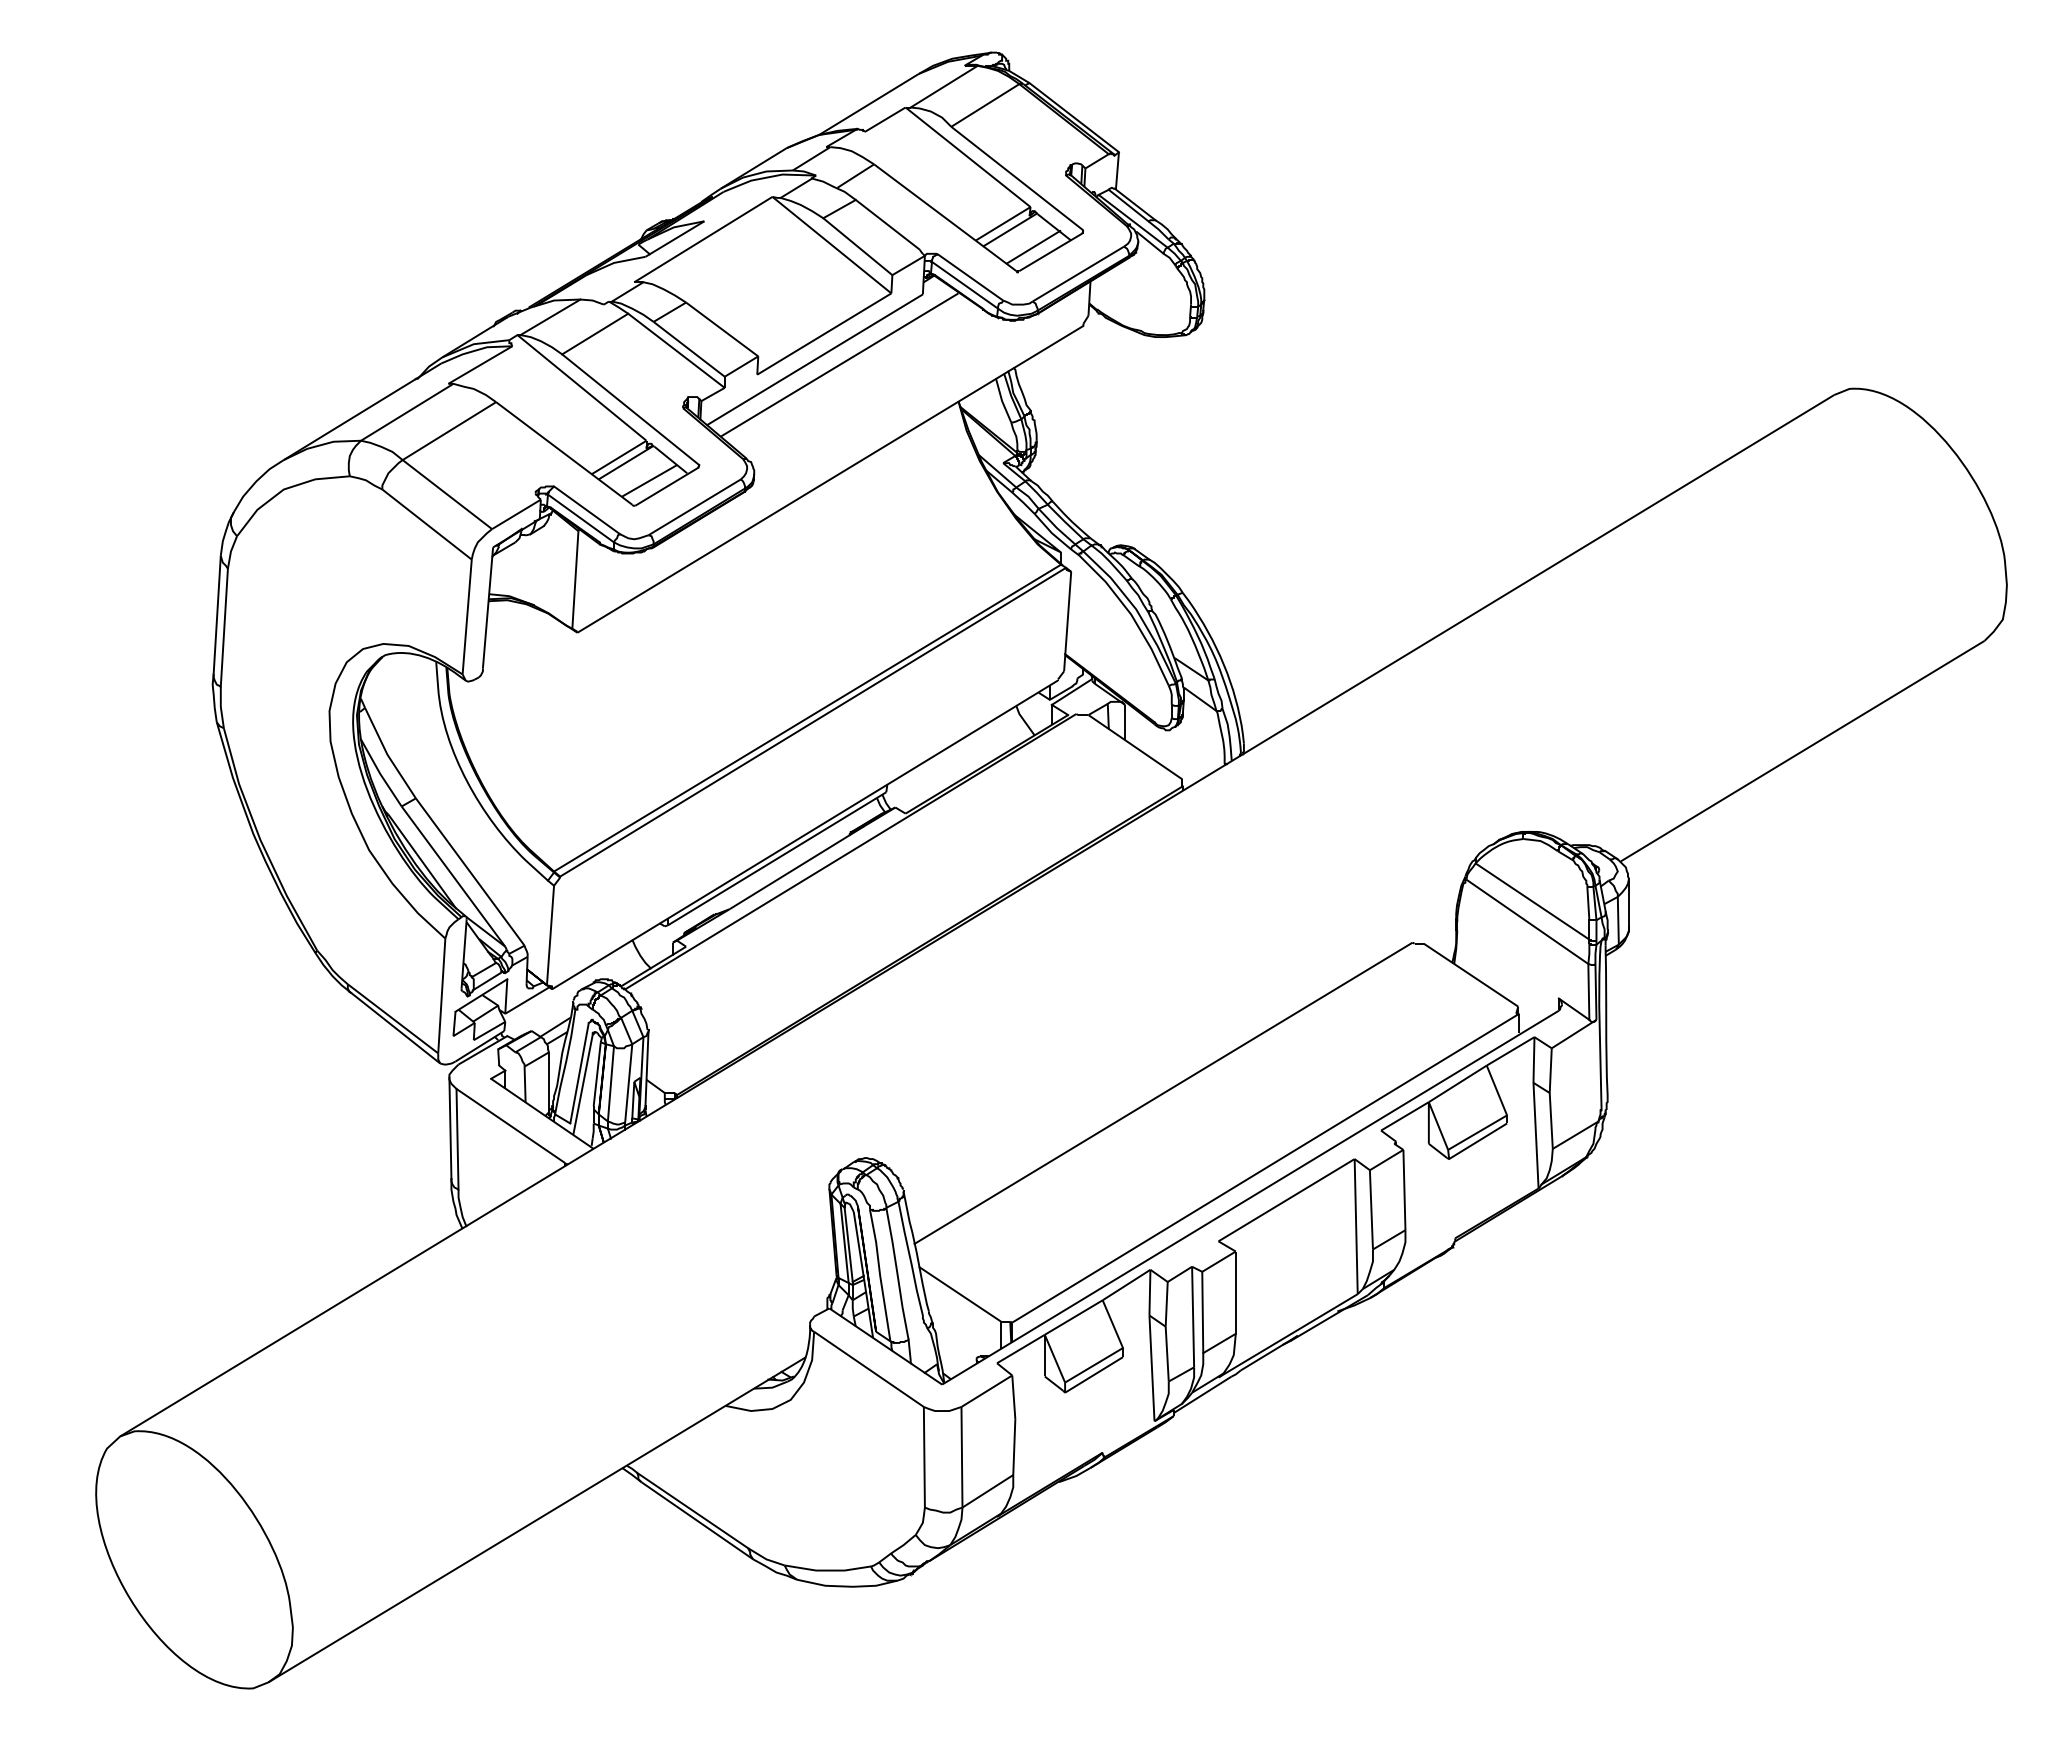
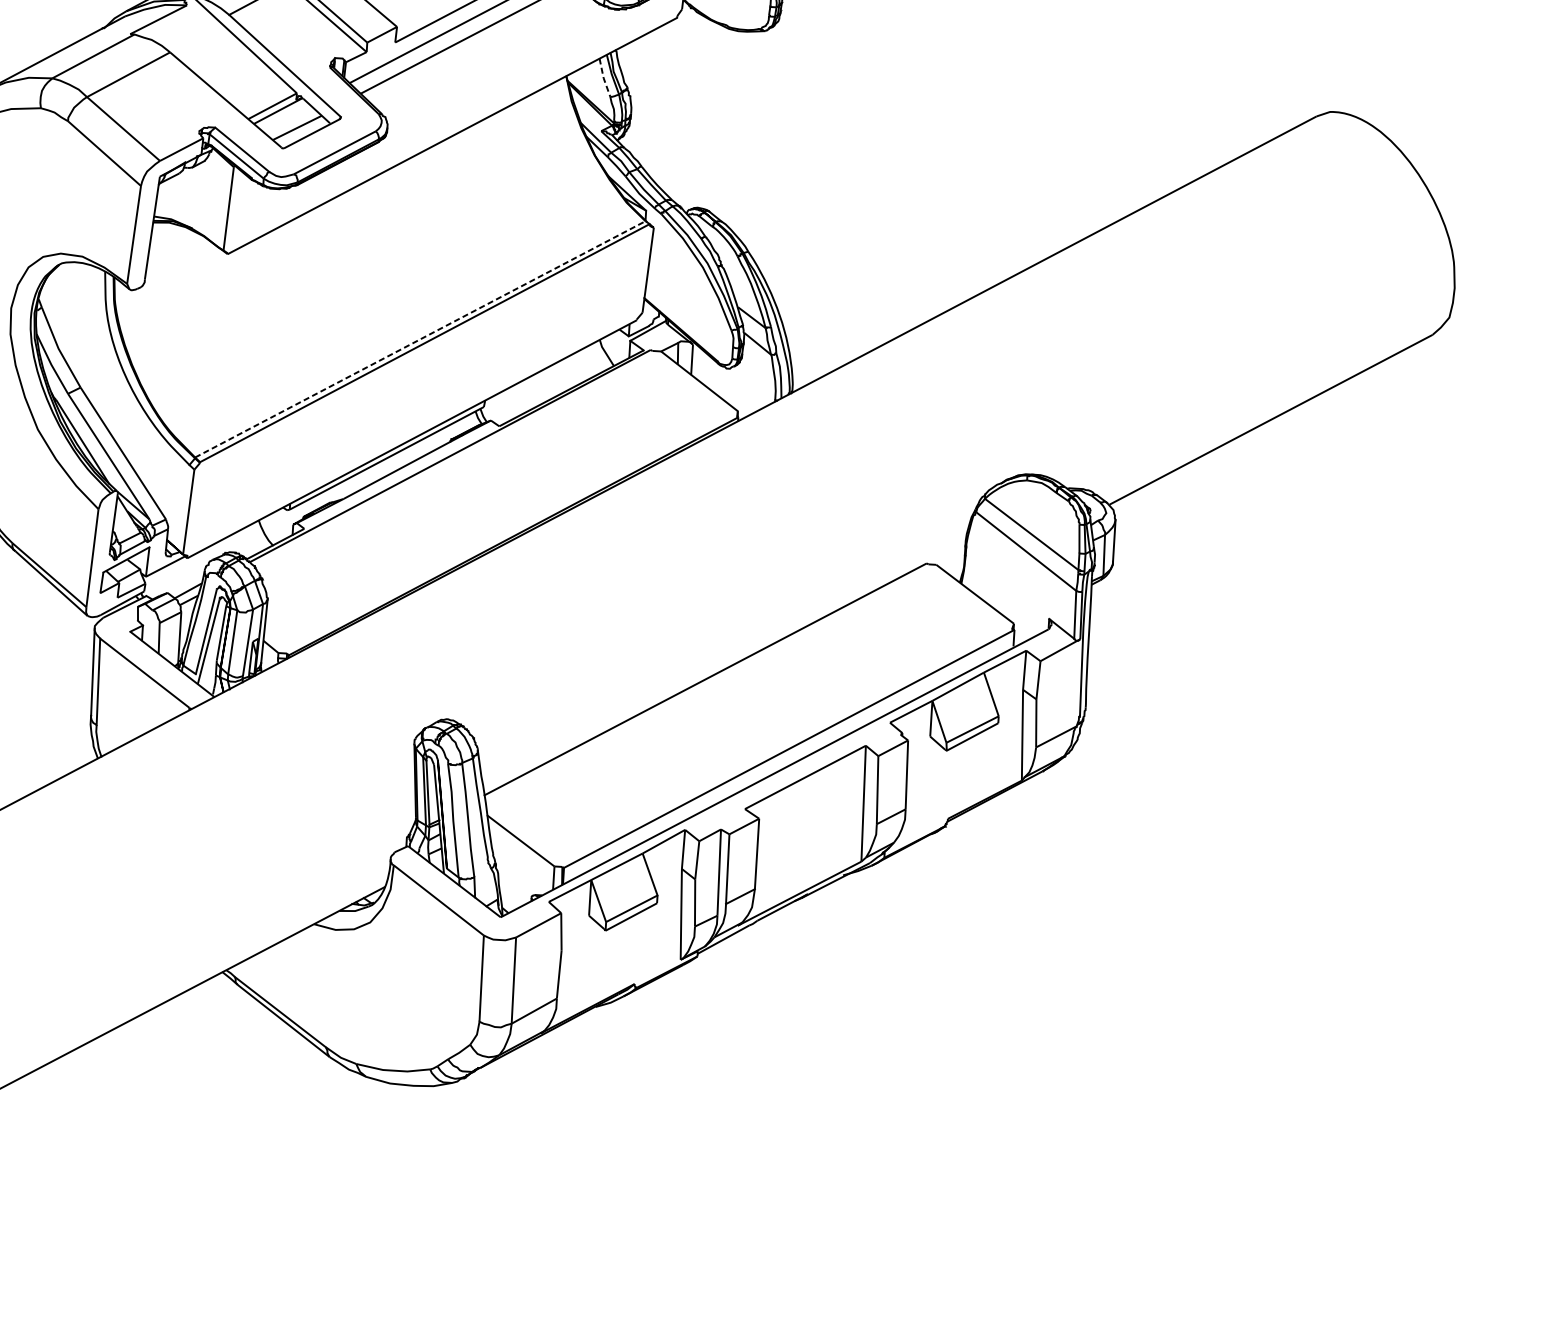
line: (1002, 401) -> (603, 78), solid -> dashed
line: (807, 717) -> (420, 338), solid -> dashed

